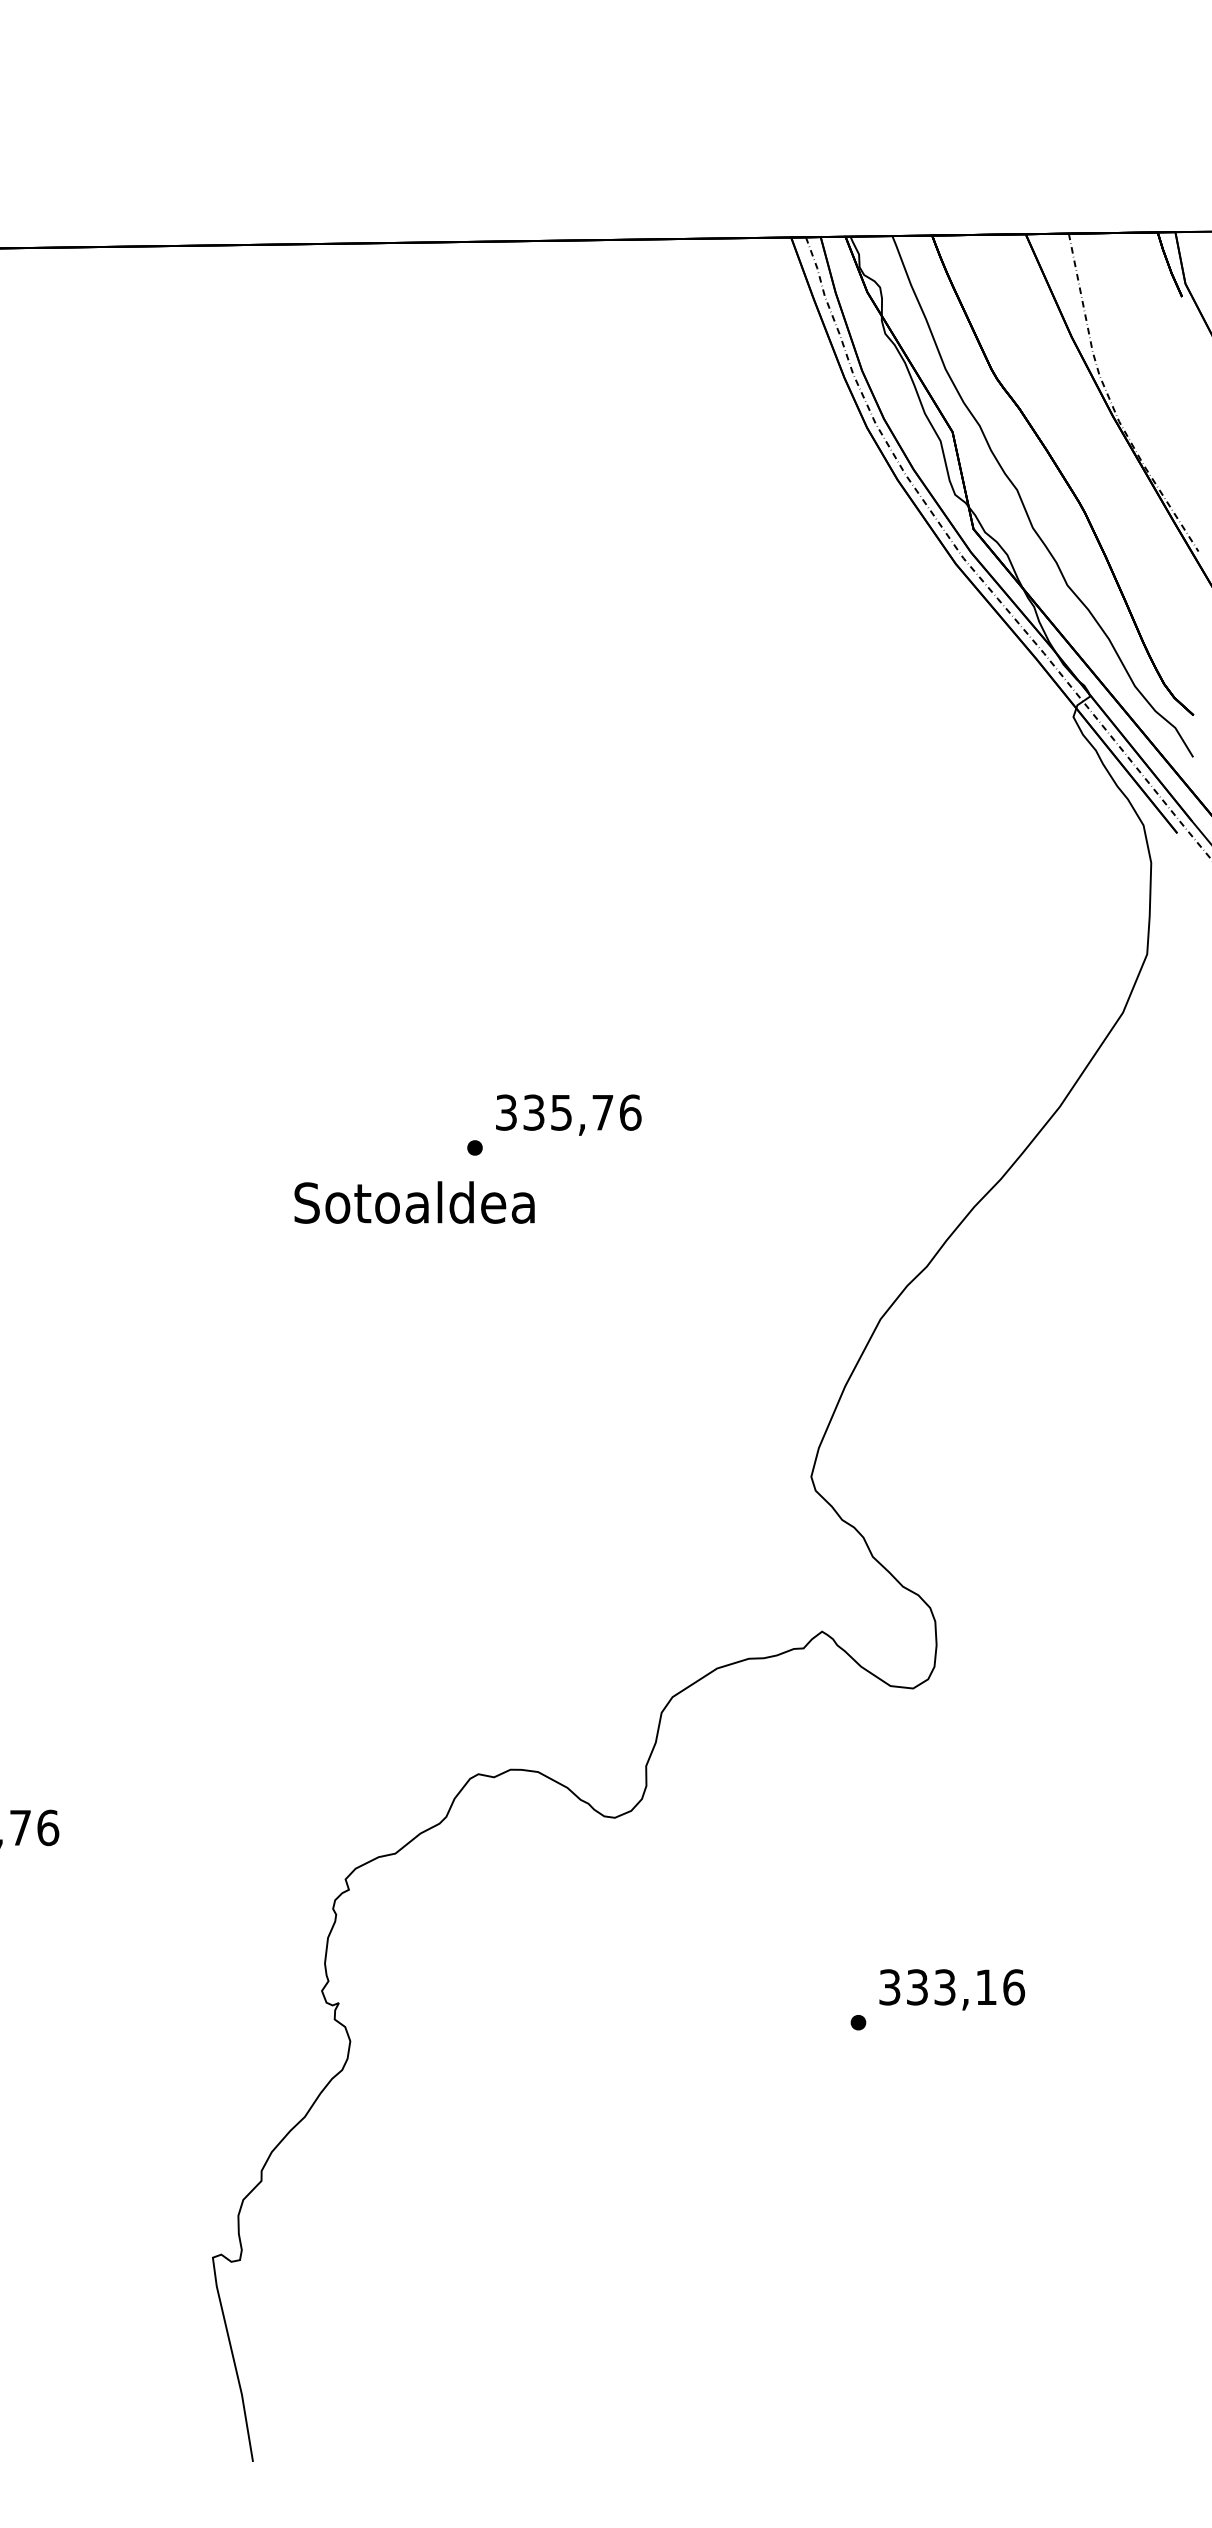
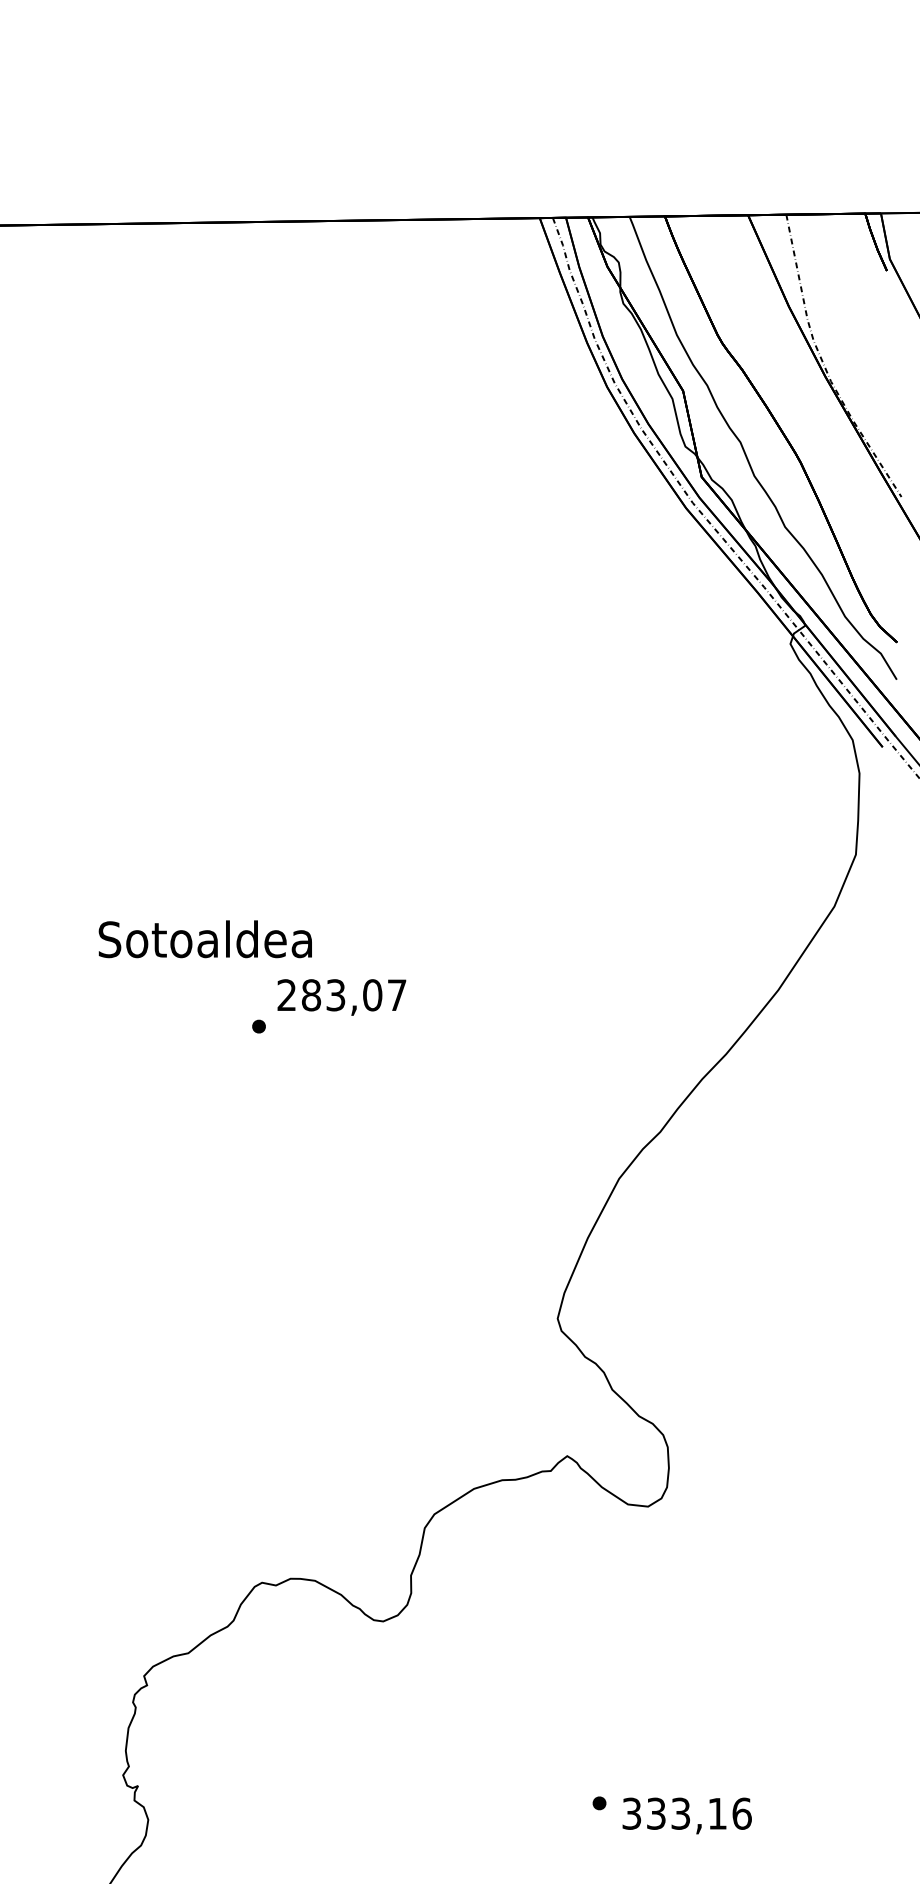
text: (568, 1112) -> (342, 995), 335,76 -> 283,07
text: (414, 1202) -> (205, 939), moved
text: (952, 1989) -> (687, 1815), moved

